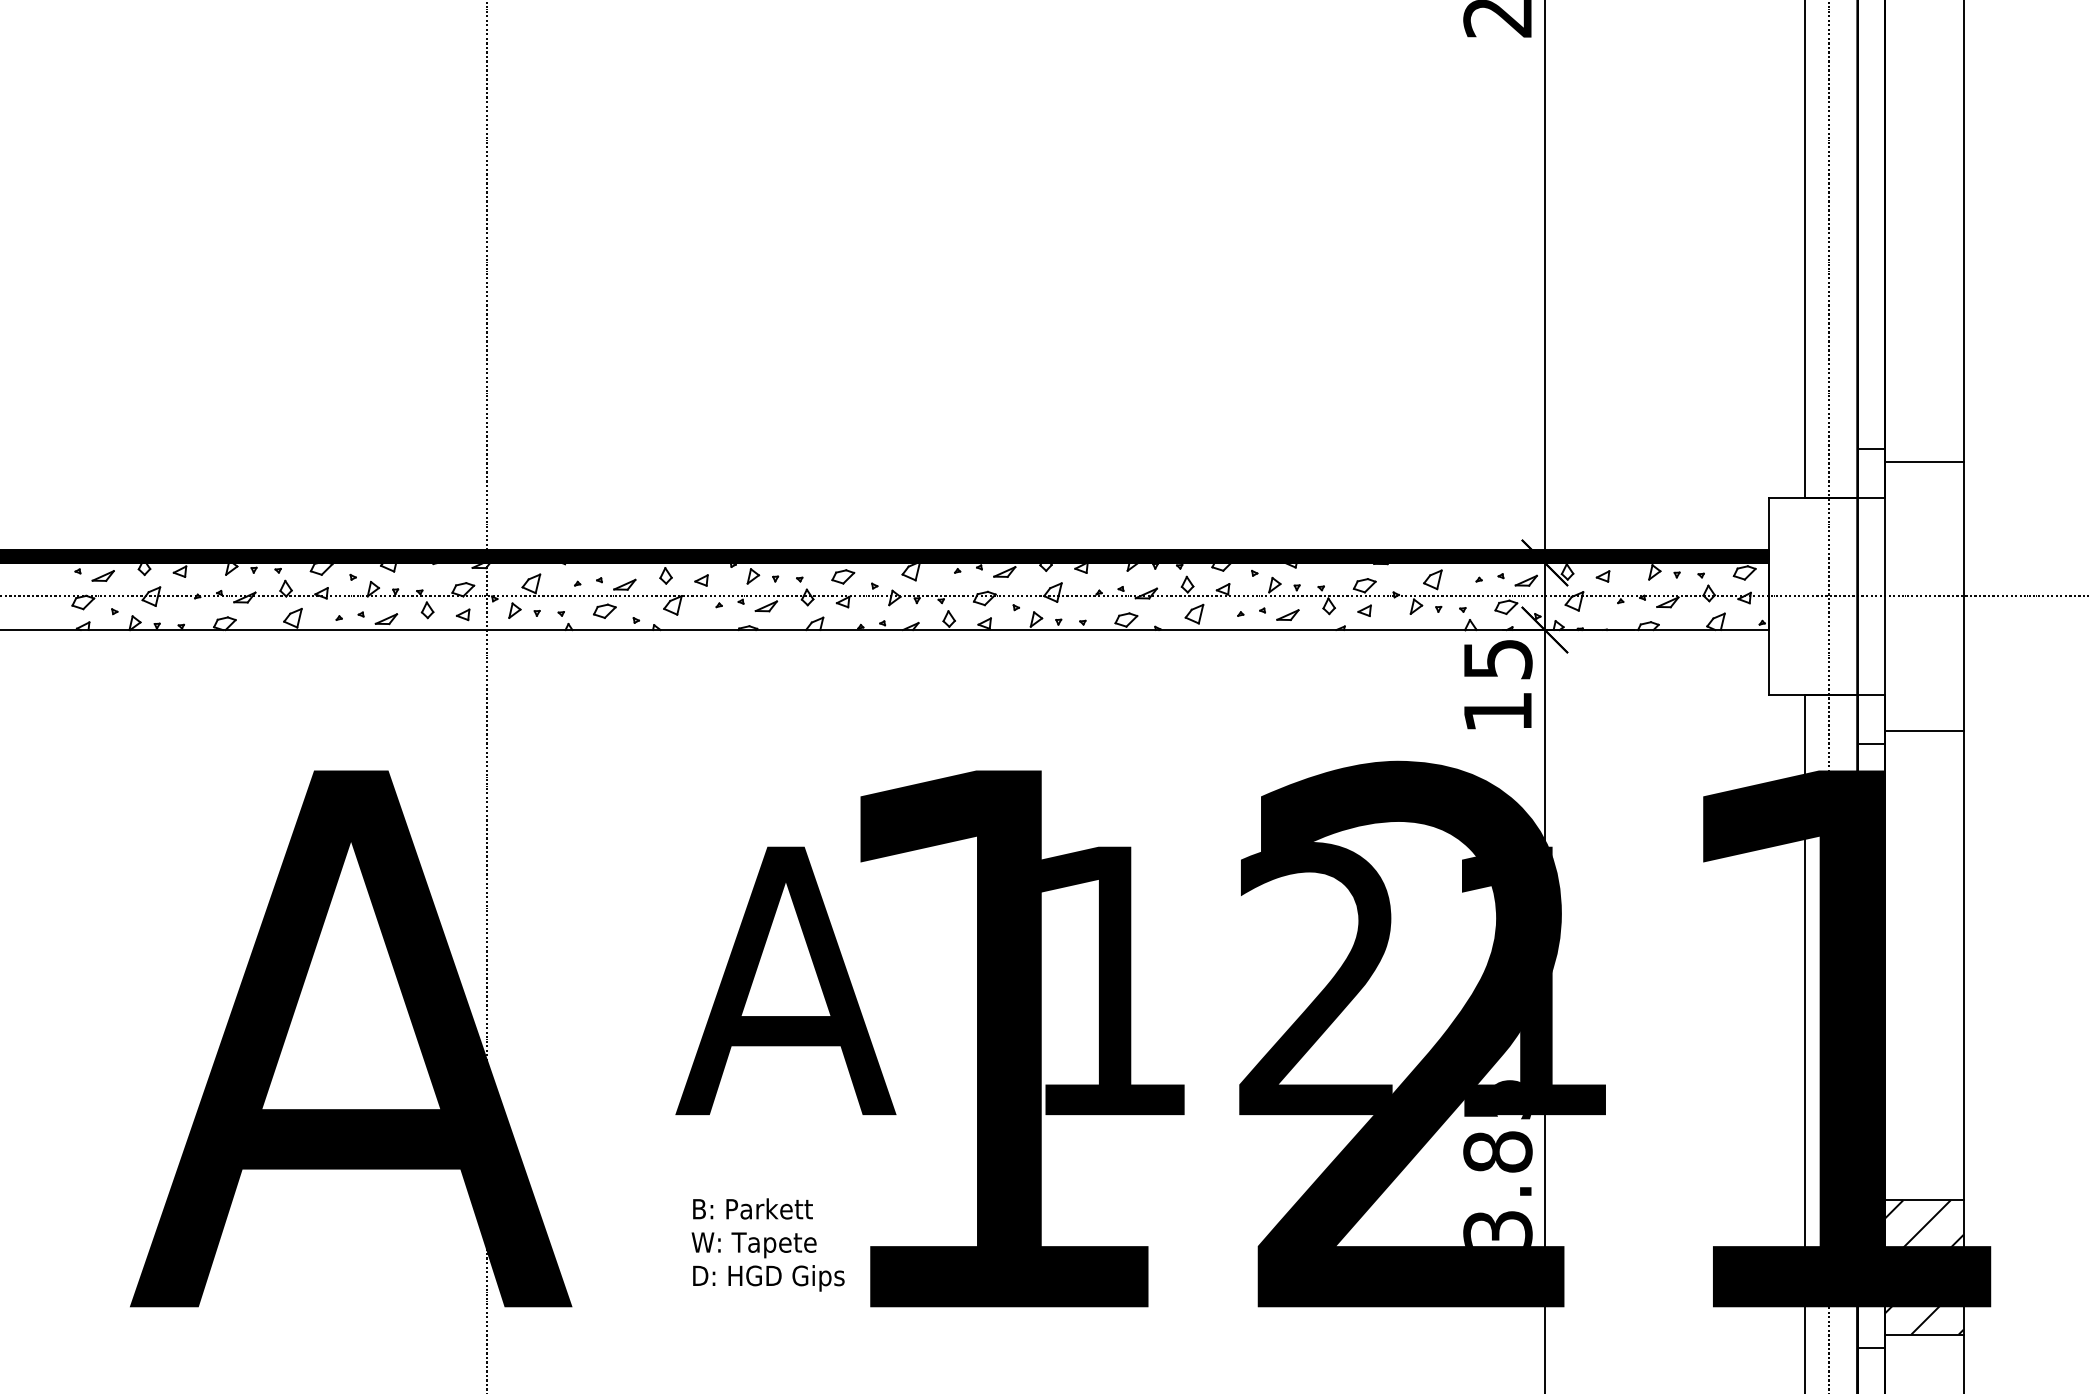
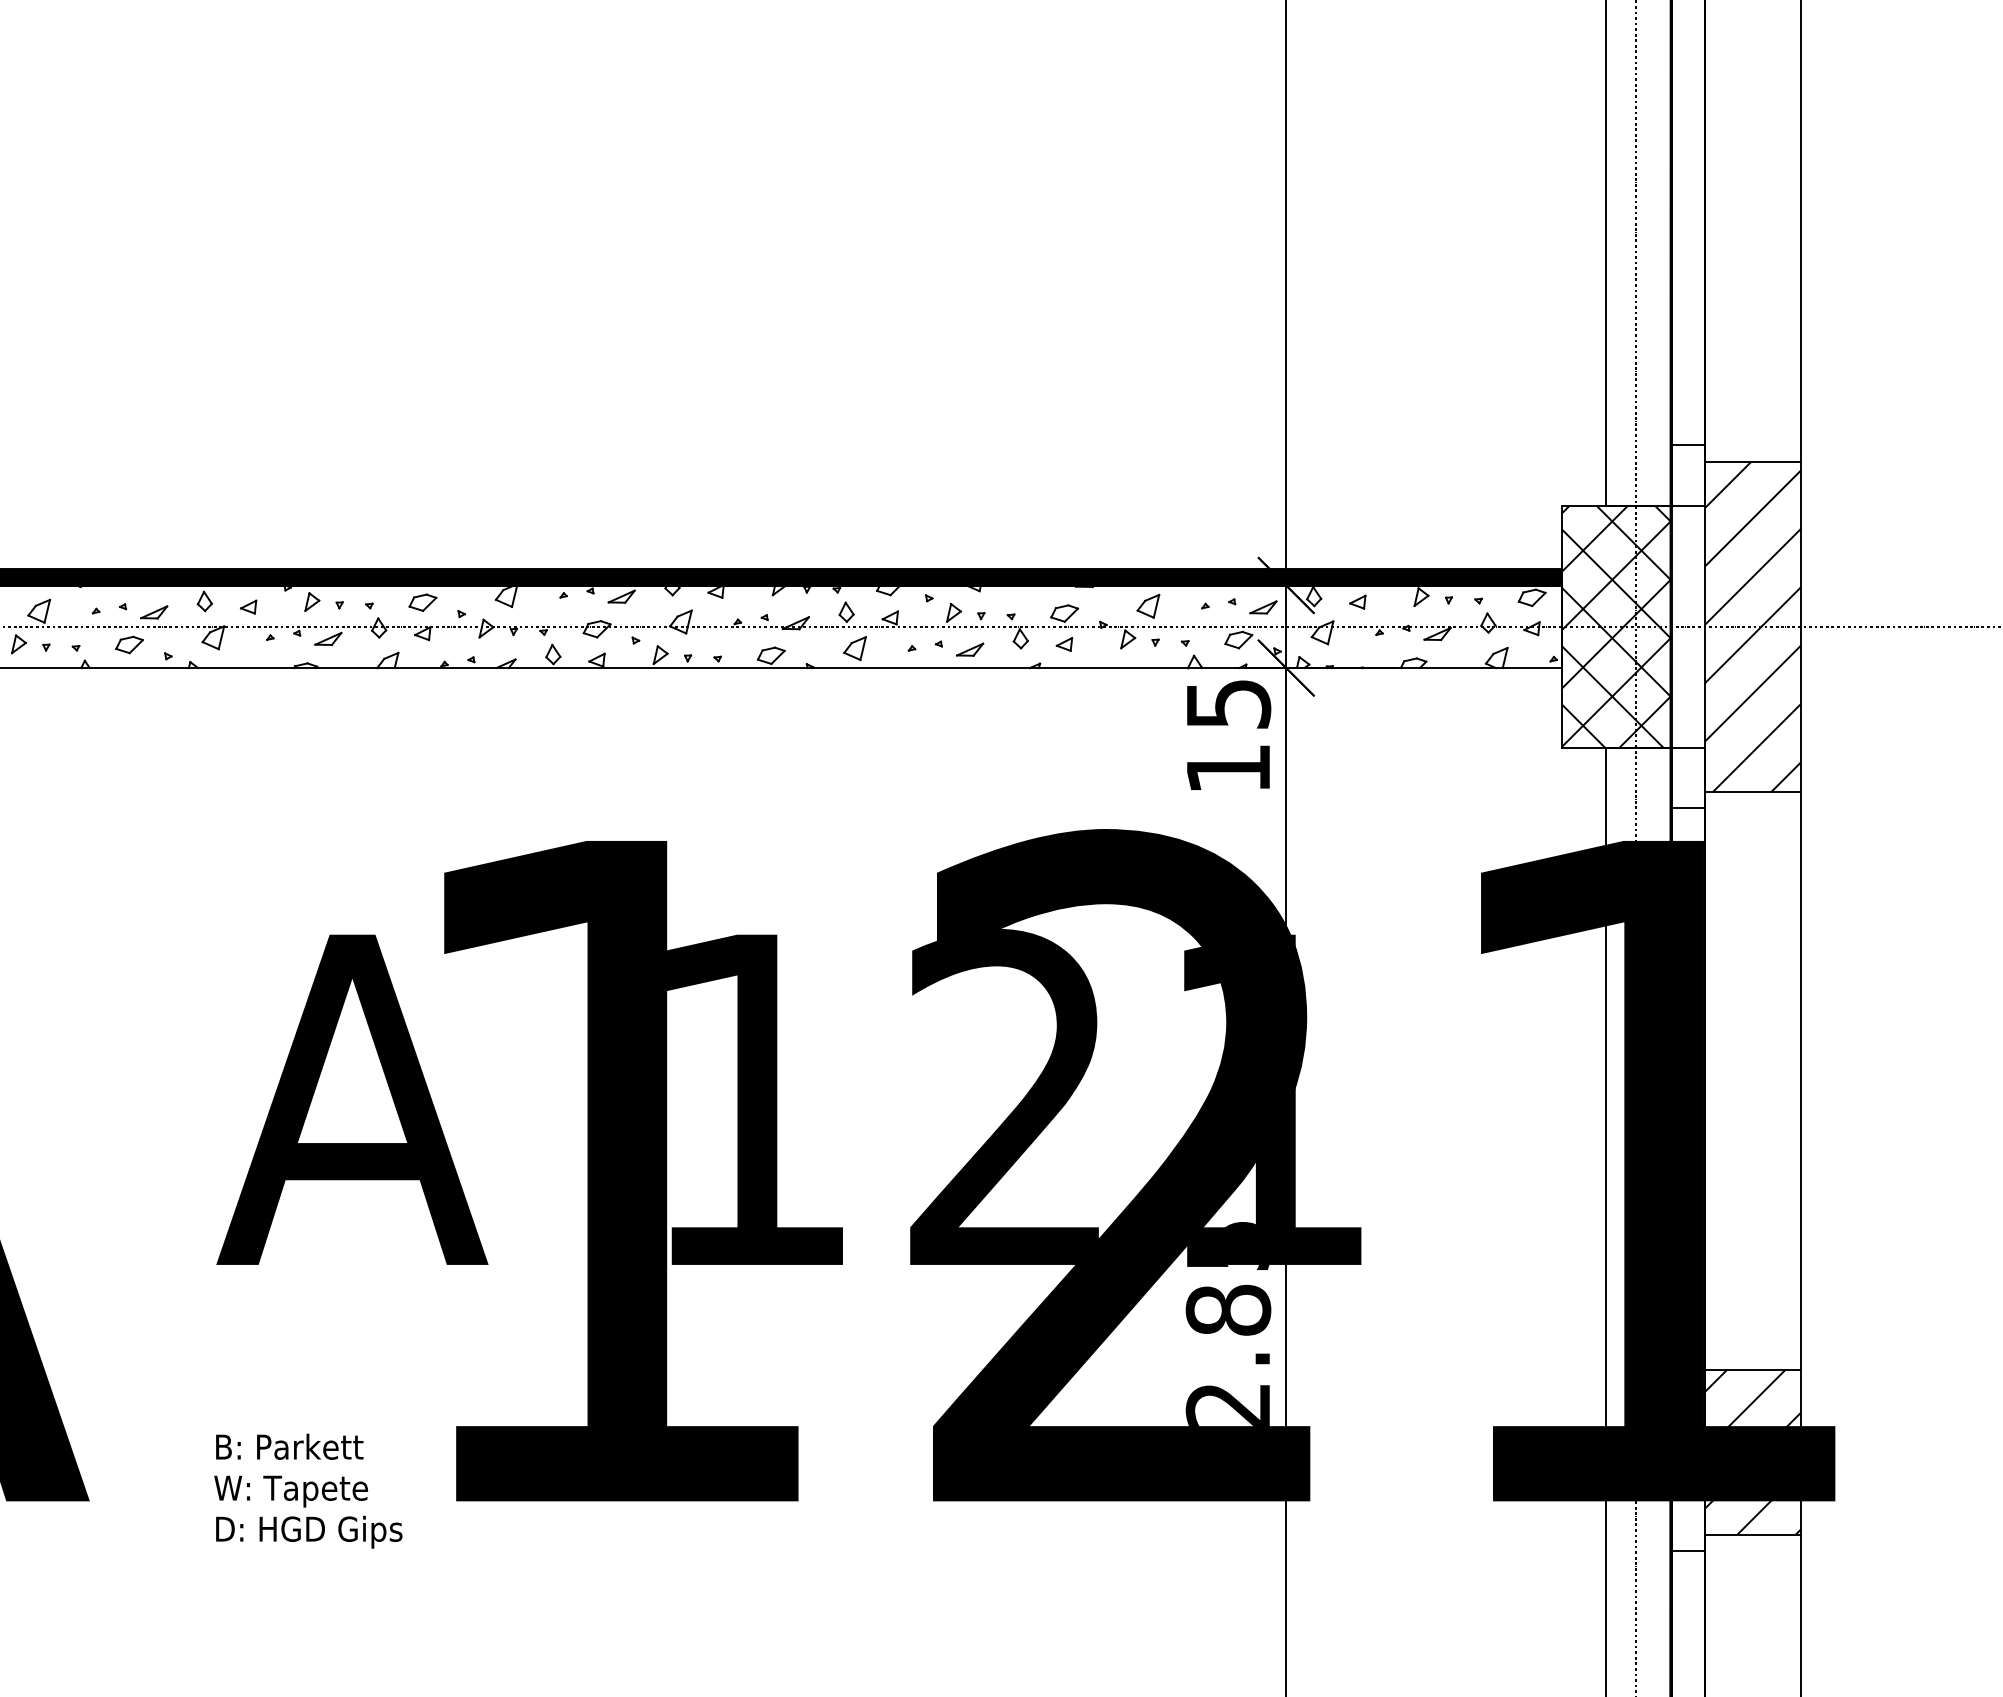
hatch: (1813, 596) -> (1616, 626), added
hatch: (1924, 596) -> (1753, 626), added
text: (1497, 1228) -> (1227, 1404), 3.85 -> 2.85
text: (767, 1244) -> (307, 1490), moved

